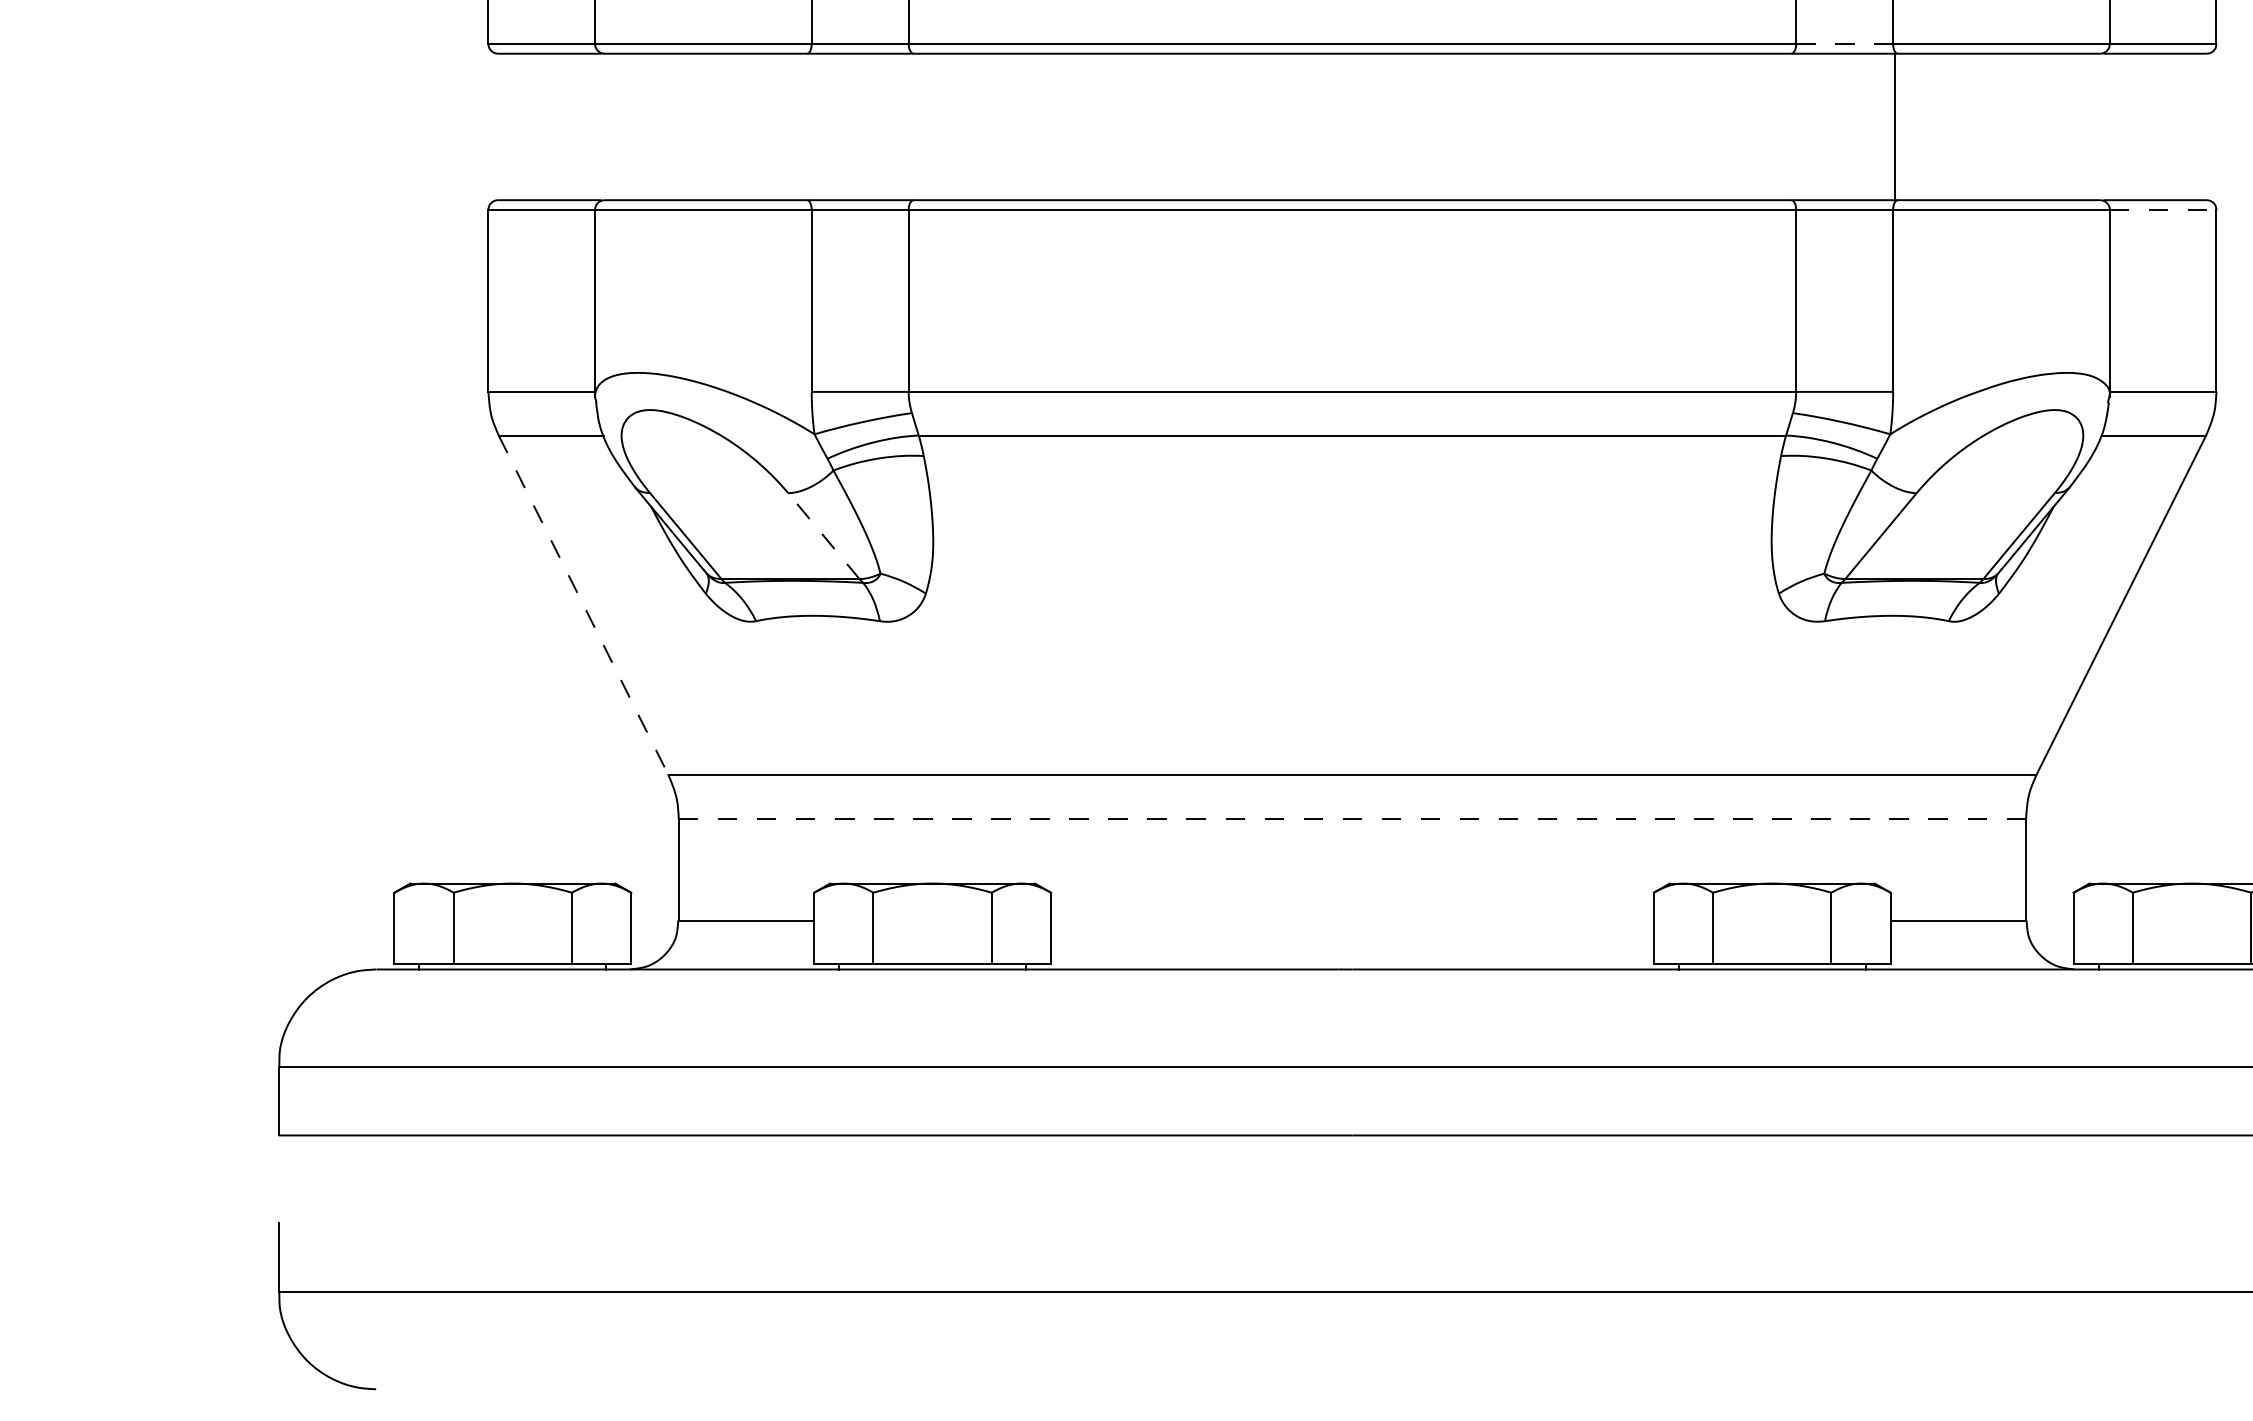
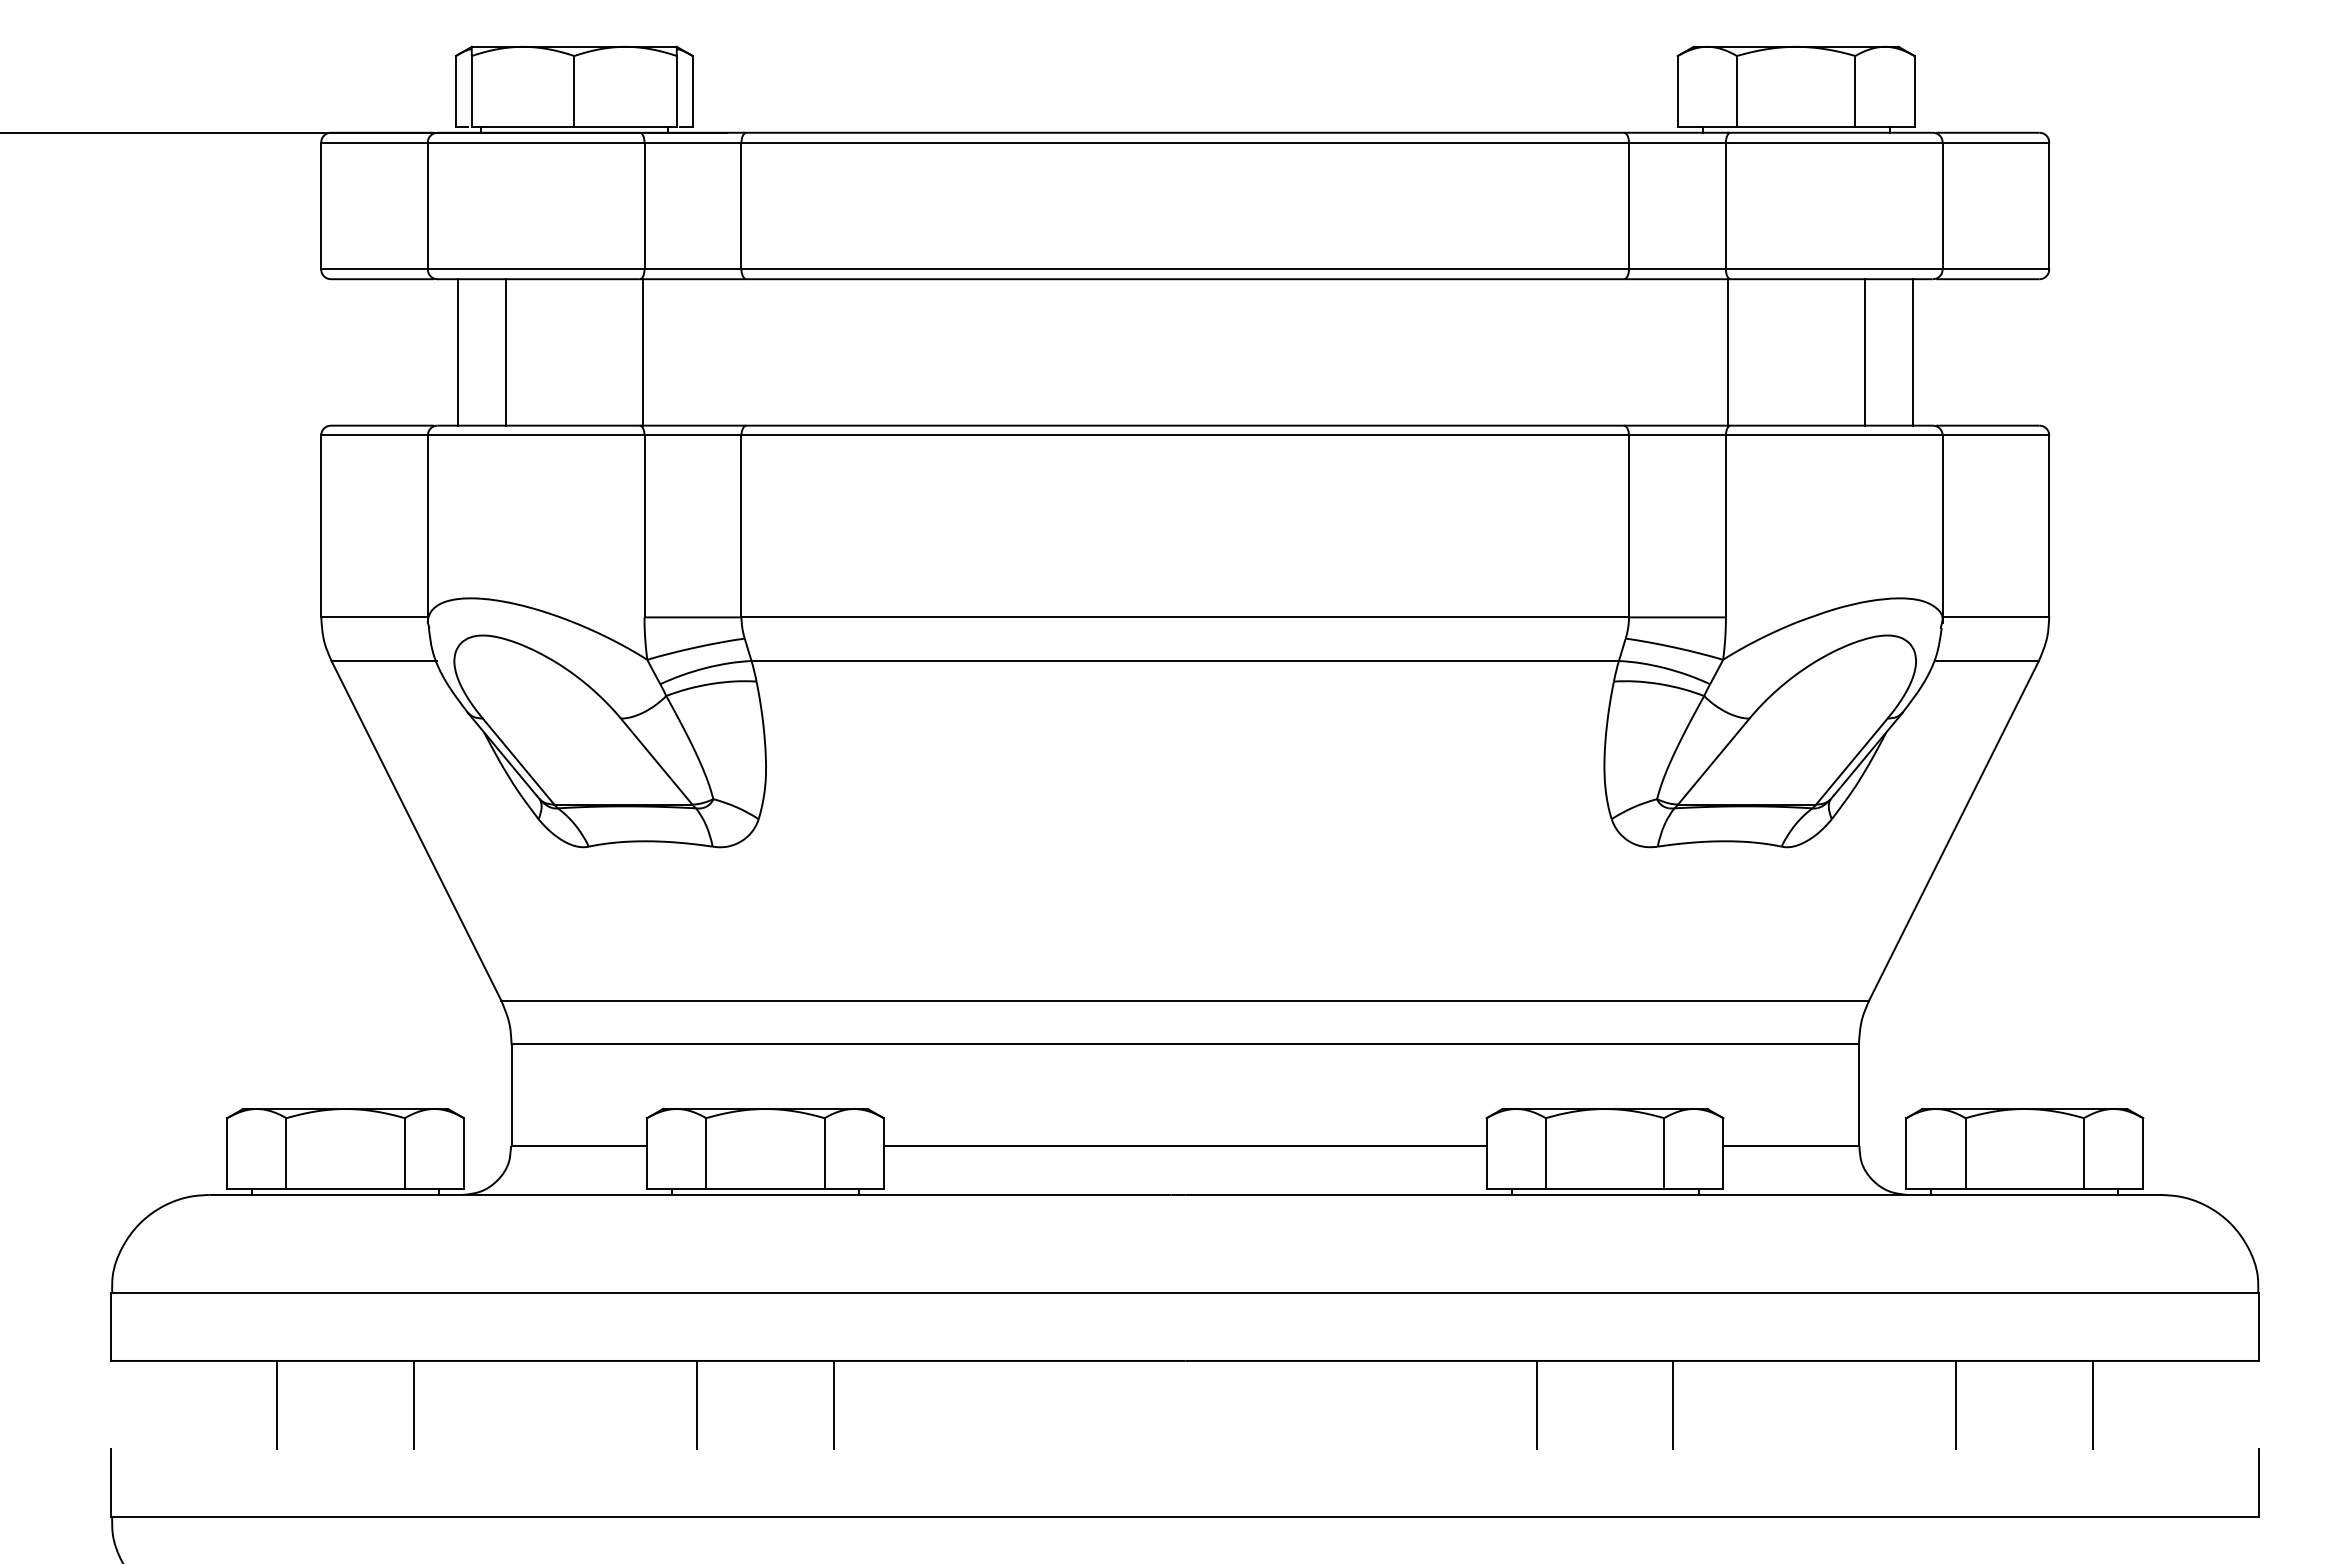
line: (1844, 44) -> (1677, 269), dashed -> solid
line: (624, 127) -> (457, 352), added
line: (672, 127) -> (505, 352), added
line: (809, 127) -> (642, 352), added
line: (2031, 127) -> (1864, 352), added
line: (2079, 127) -> (1912, 352), added
line: (2163, 210) -> (1996, 435), dashed -> solid
line: (823, 536) -> (656, 761), dashed -> solid
line: (583, 605) -> (416, 830), dashed -> solid
line: (1352, 819) -> (1185, 1044), dashed -> solid
line: (1351, 921) -> (1184, 1146), added
line: (444, 1179) -> (277, 1404), added
line: (580, 1179) -> (413, 1404), added
line: (864, 1179) -> (697, 1404), added
line: (1000, 1179) -> (833, 1404), added
line: (1703, 1179) -> (1536, 1404), added
line: (1840, 1179) -> (1673, 1404), added
line: (2123, 1179) -> (1956, 1404), added

